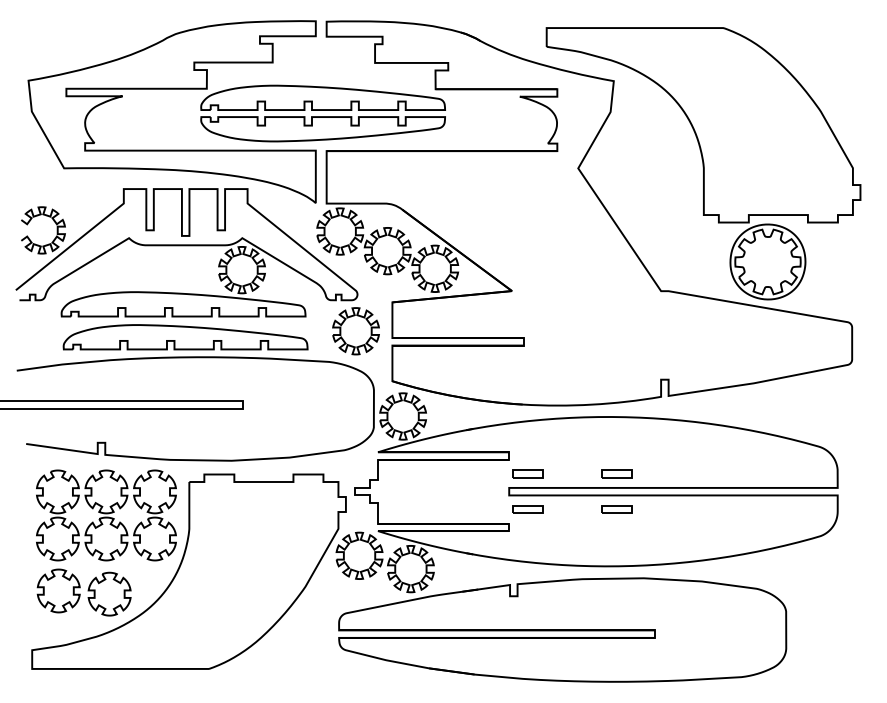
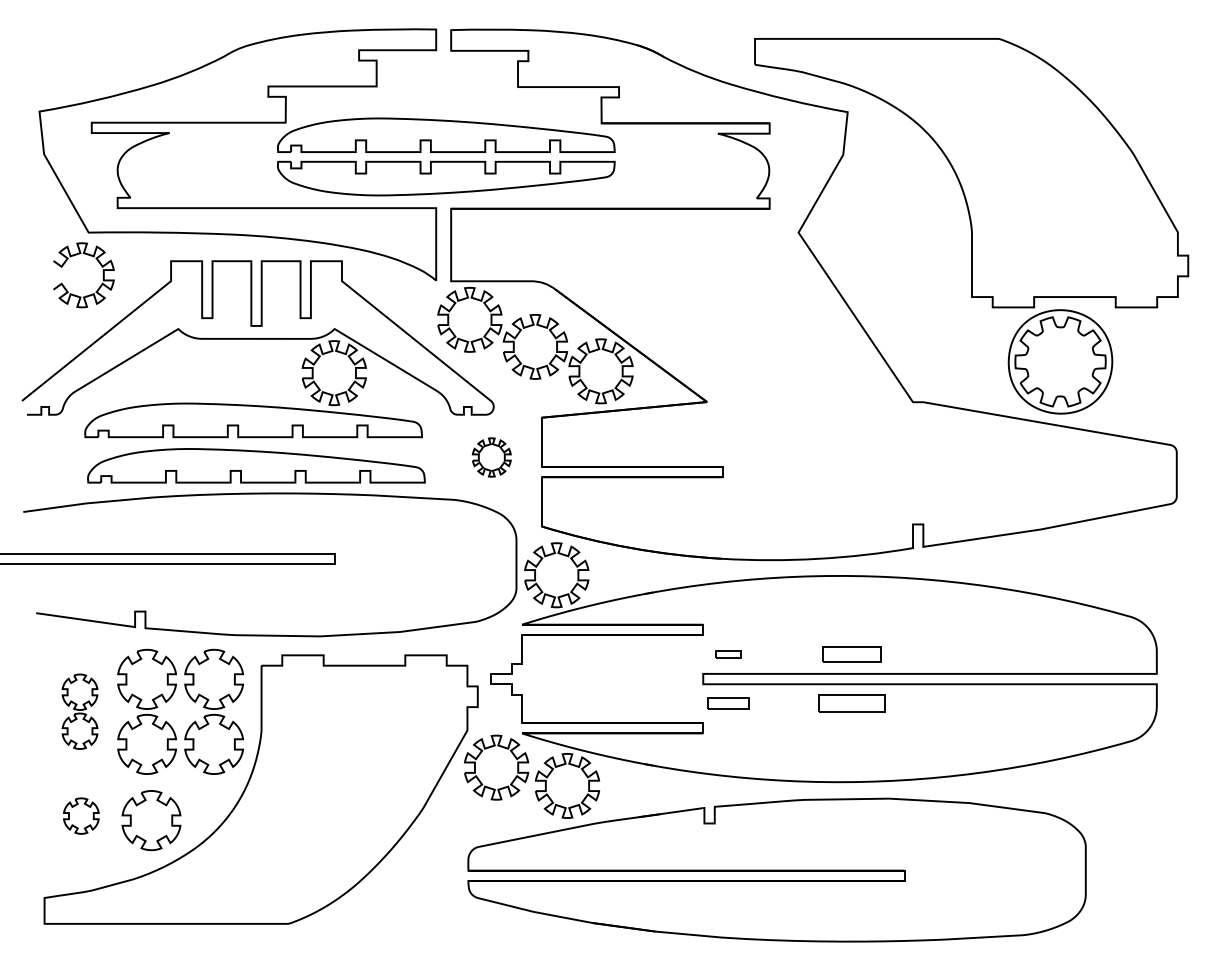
curve: (56, 230) -> (102, 275), moved
part: (355, 331) -> (491, 457), size x0.6
part: (527, 473) -> (728, 654), size x0.6
part: (616, 473) -> (851, 654), size x1.4
part: (616, 509) -> (851, 703), size x1.6
part: (57, 515) -> (79, 711), size x0.6
part: (58, 590) -> (81, 815), size x0.6

